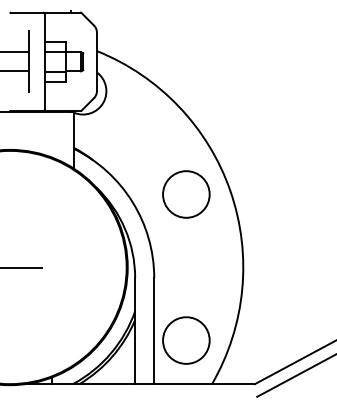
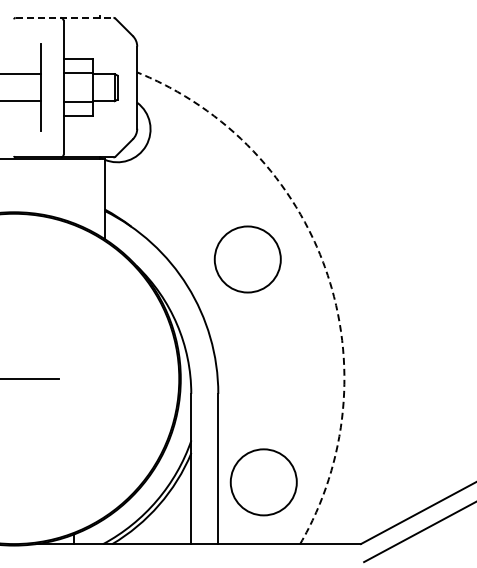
line: (45, 12) -> (64, 17), solid -> dashed
arc: (230, 191) -> (326, 271), solid -> dashed
circle: (186, 194) -> (247, 259), moved

